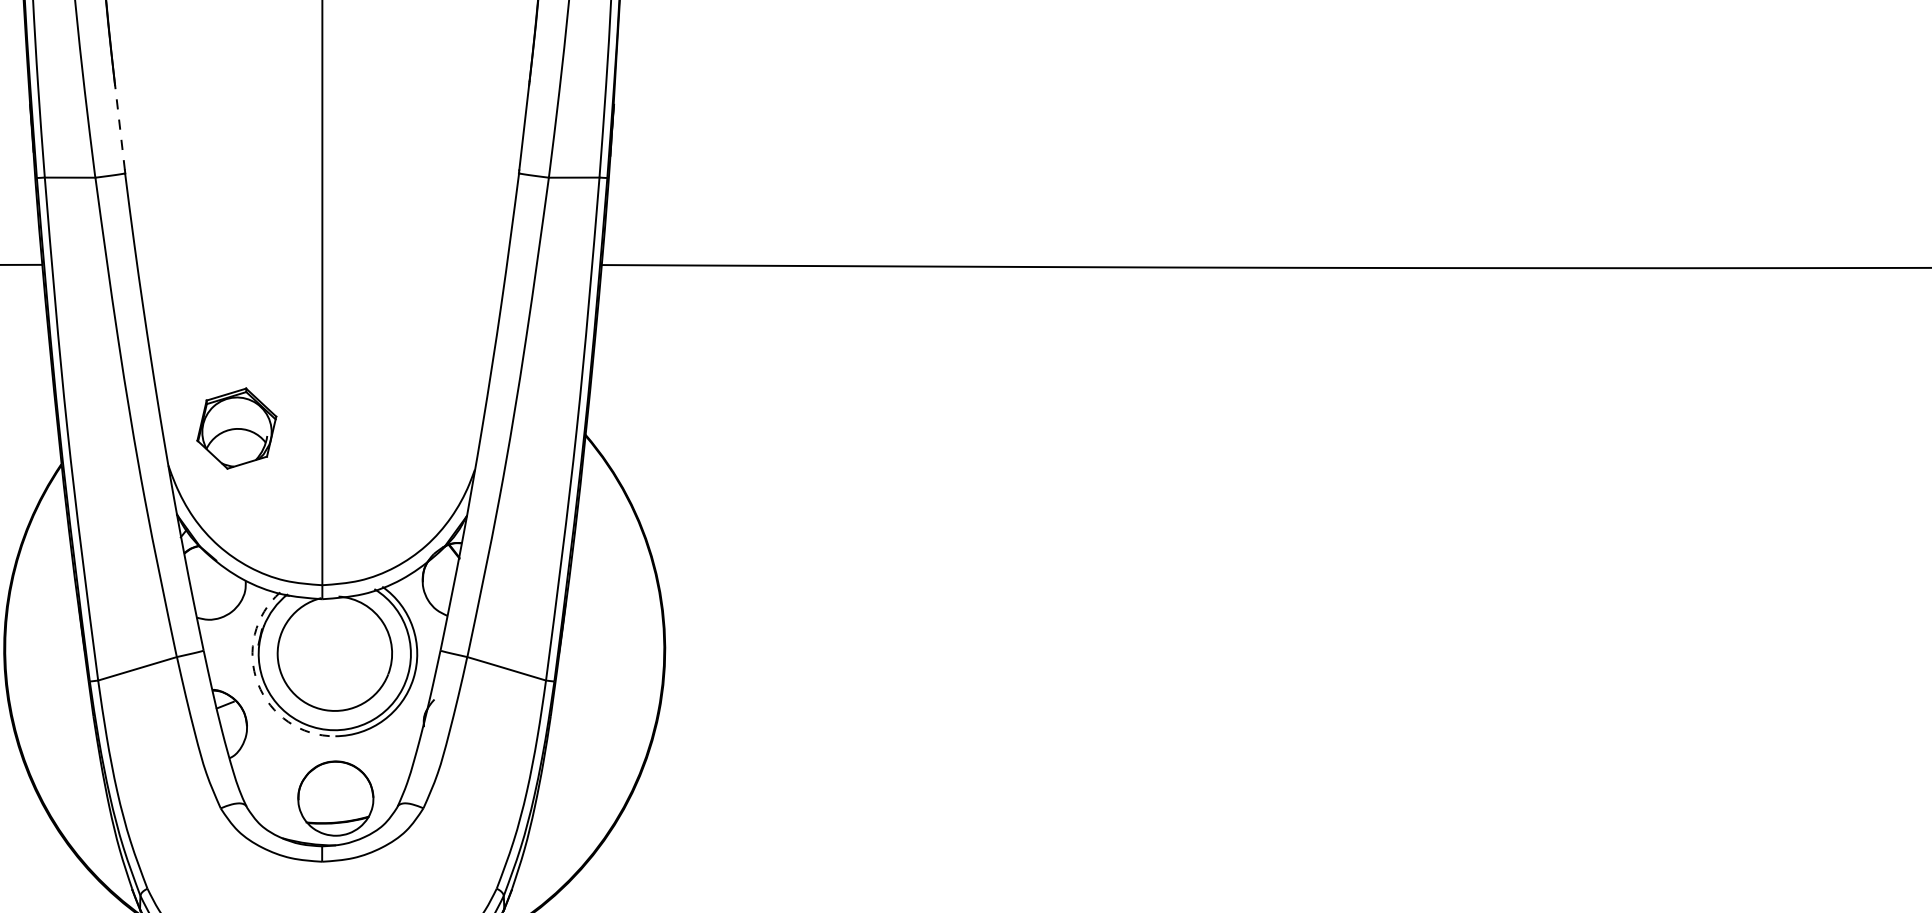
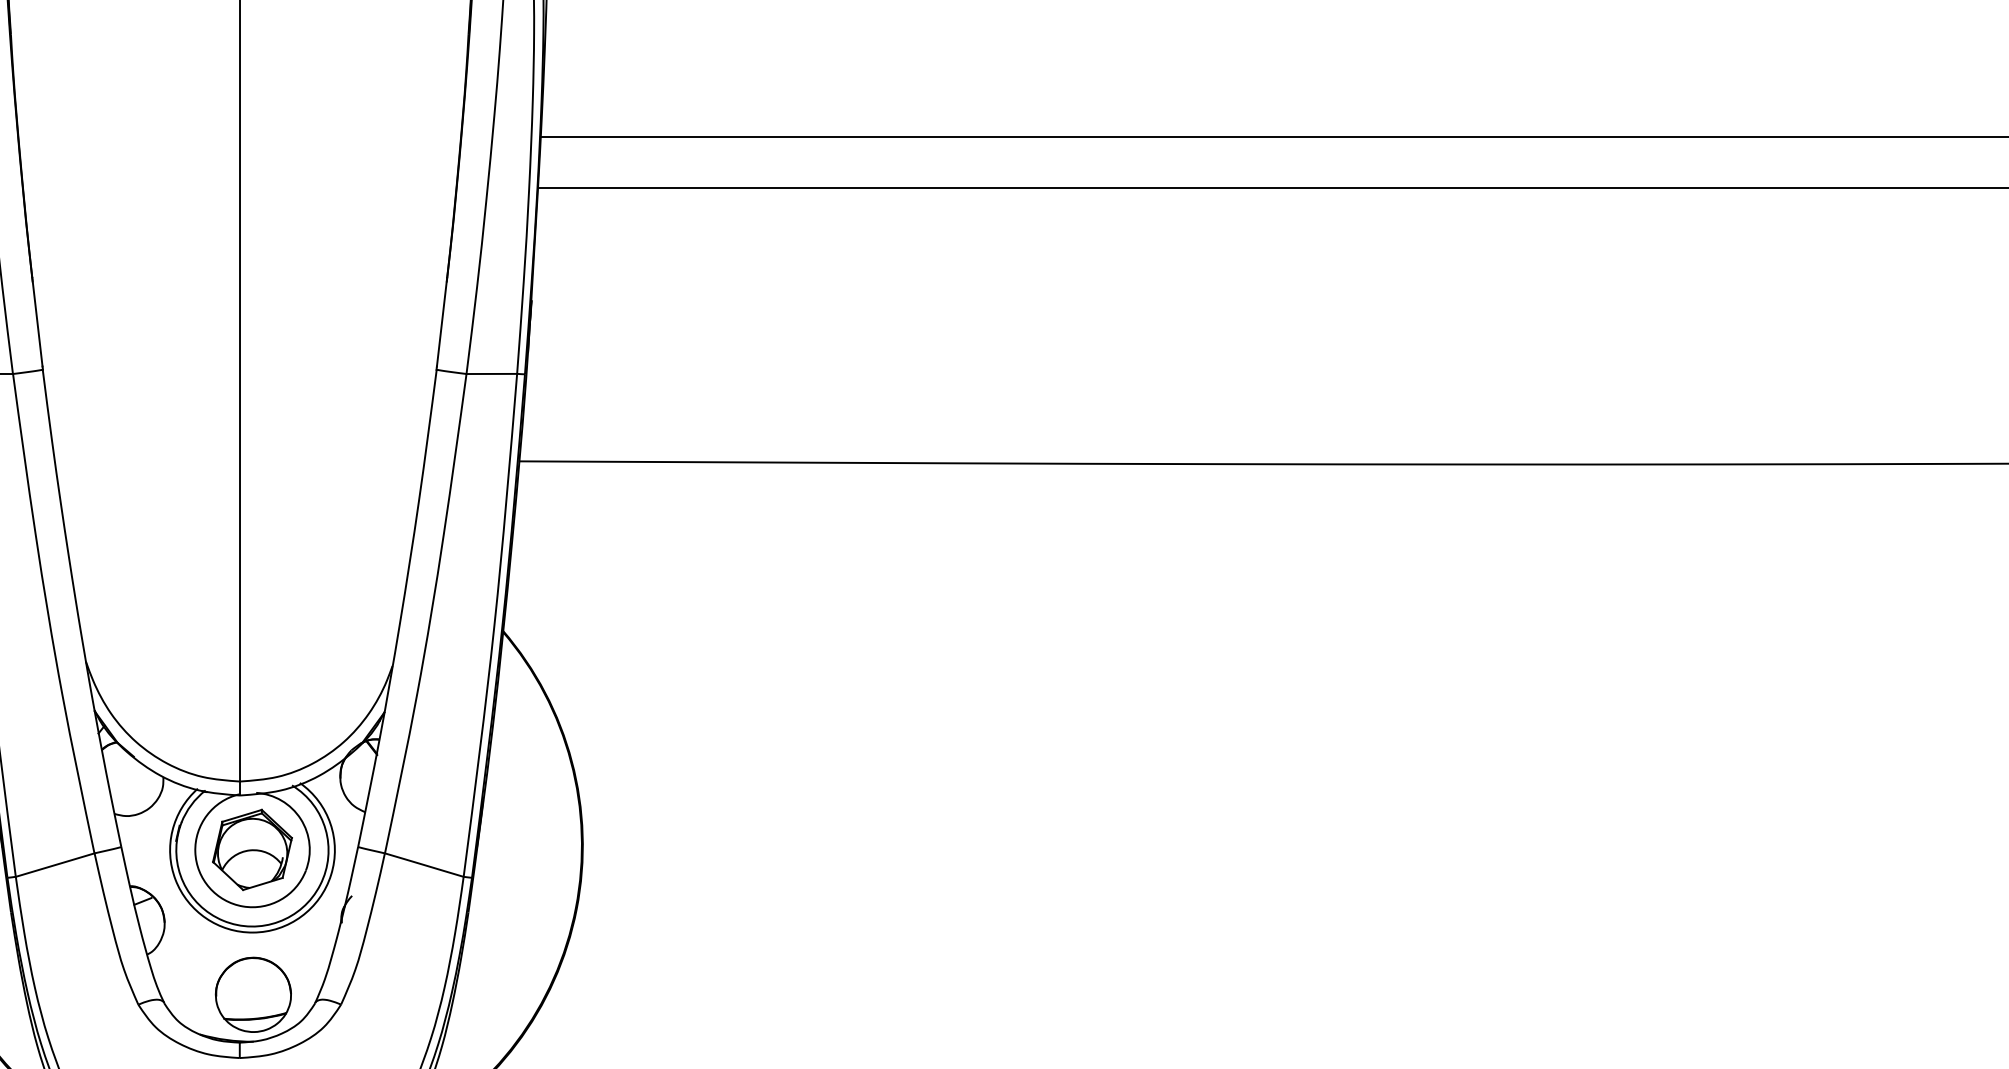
line: (119, 126) -> (37, 322), dashed -> solid
part: (236, 428) -> (252, 849), moved
arc: (257, 683) -> (175, 879), dashed -> solid

